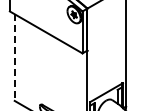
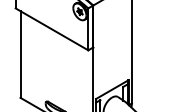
line: (14, 58) -> (20, 55), dashed -> solid

